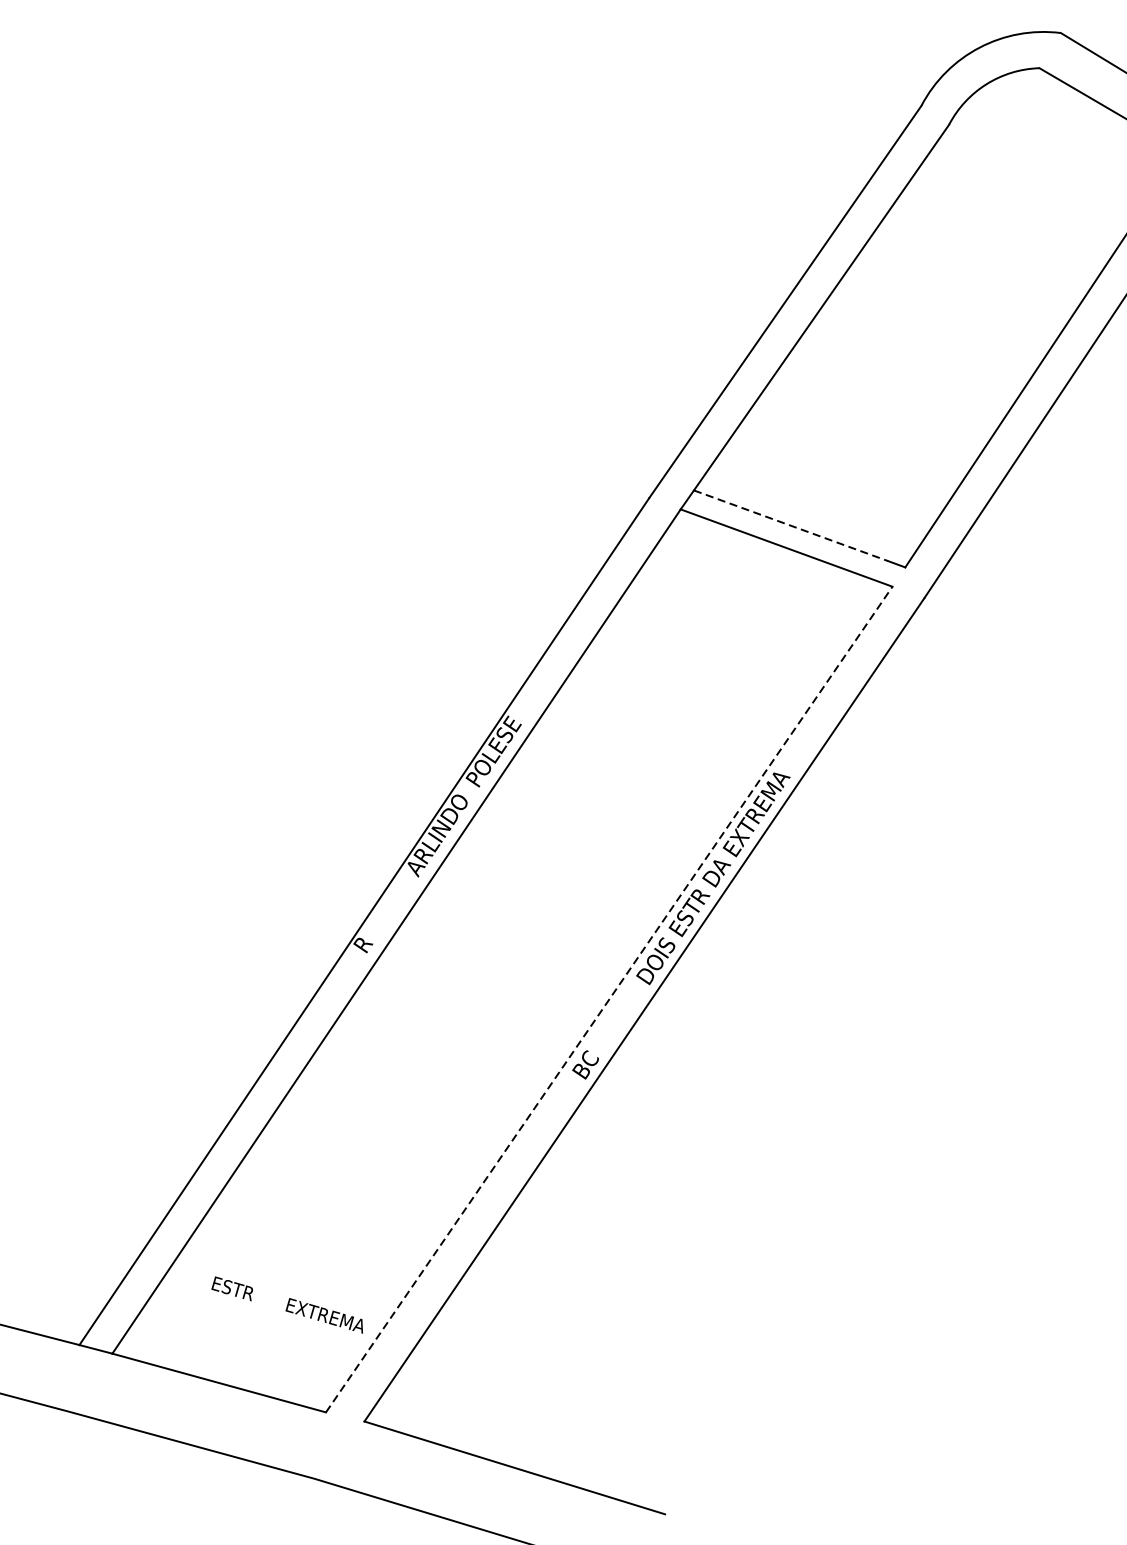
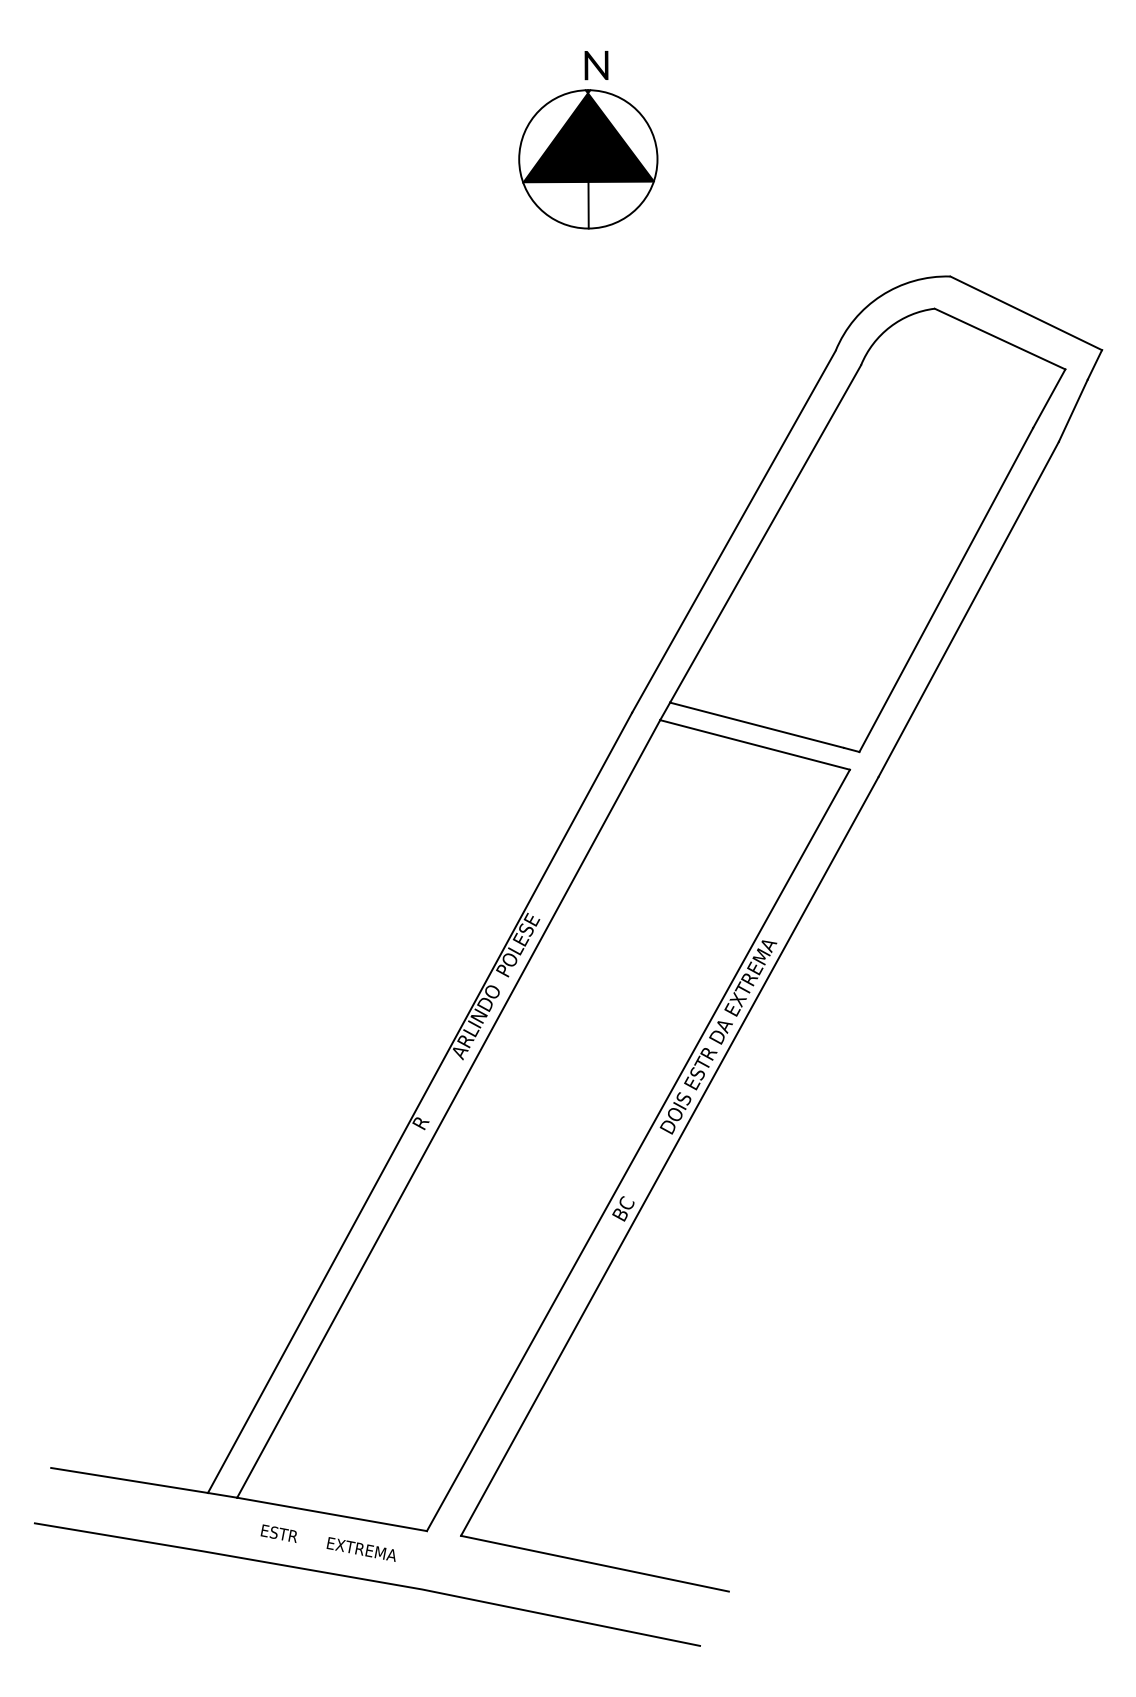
line: (791, 526) -> (757, 725), dashed -> solid
line: (609, 998) -> (638, 1149), dashed -> solid
text: (287, 1304) -> (327, 1542), moved

